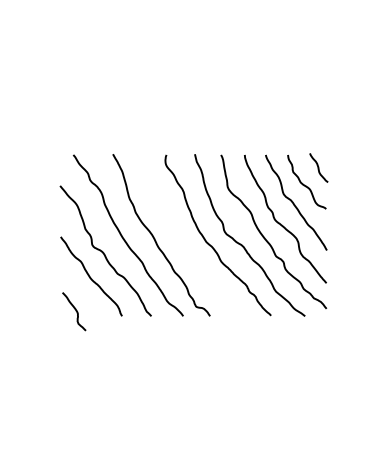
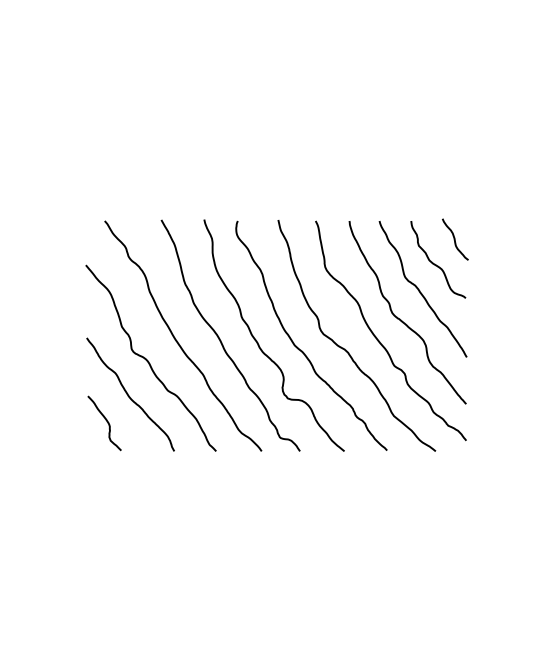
curve: (181, 240) -> (259, 343), added
curve: (75, 311) -> (106, 423), moved

